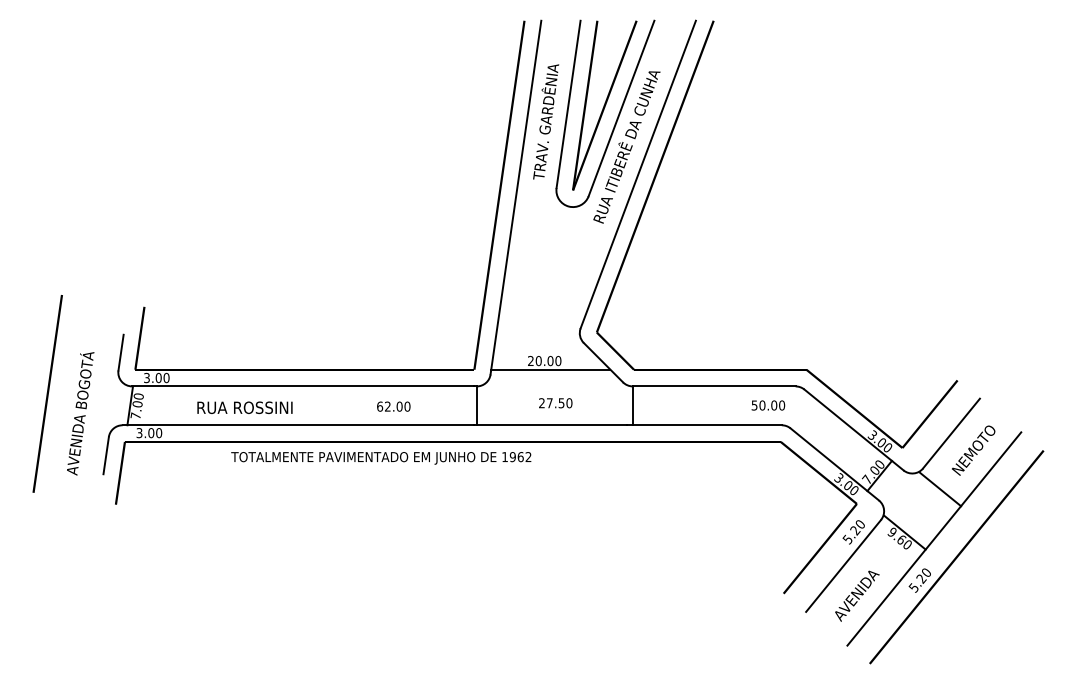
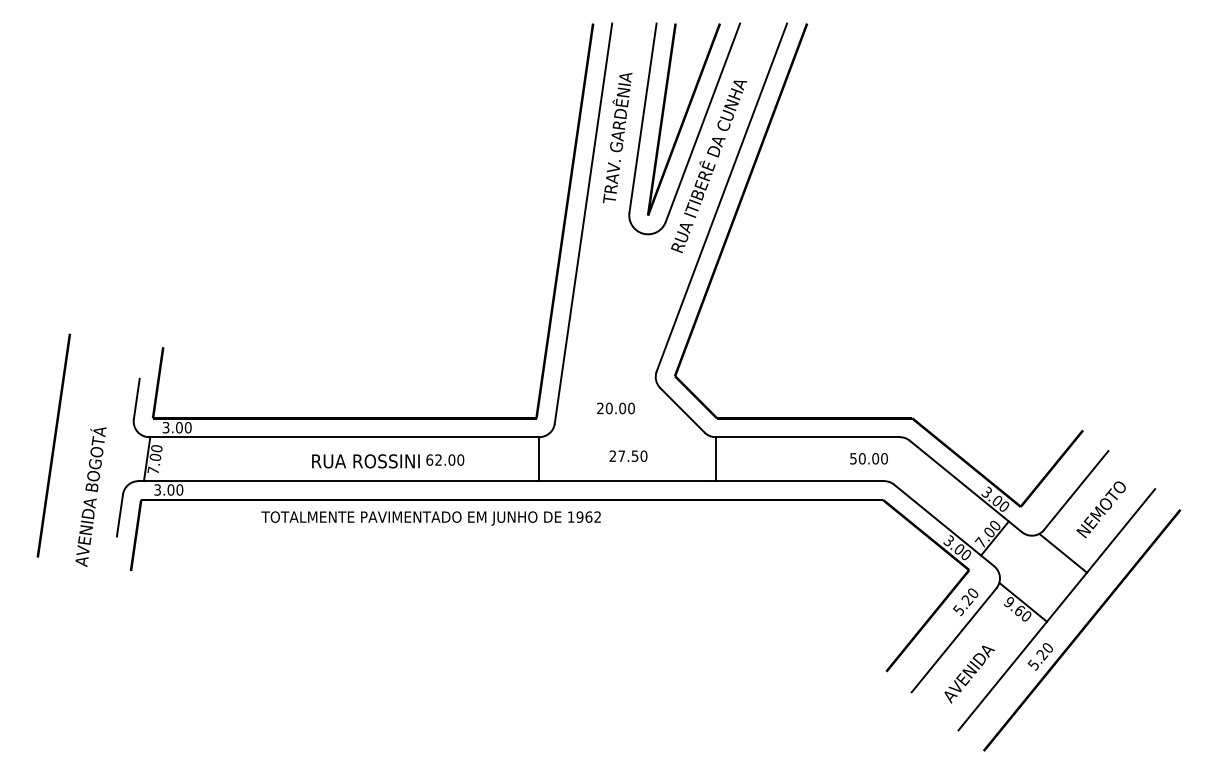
line: (550, 369) -> (622, 418), removed
text: (244, 407) -> (365, 461), moved
text: (80, 413) -> (90, 496), moved

